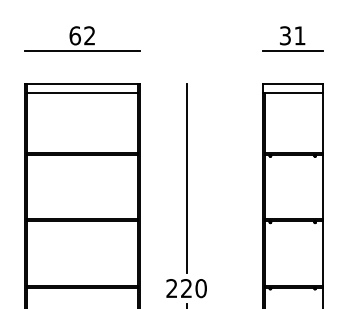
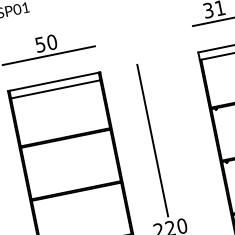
text: (82, 35) -> (46, 43), 62 -> 50

